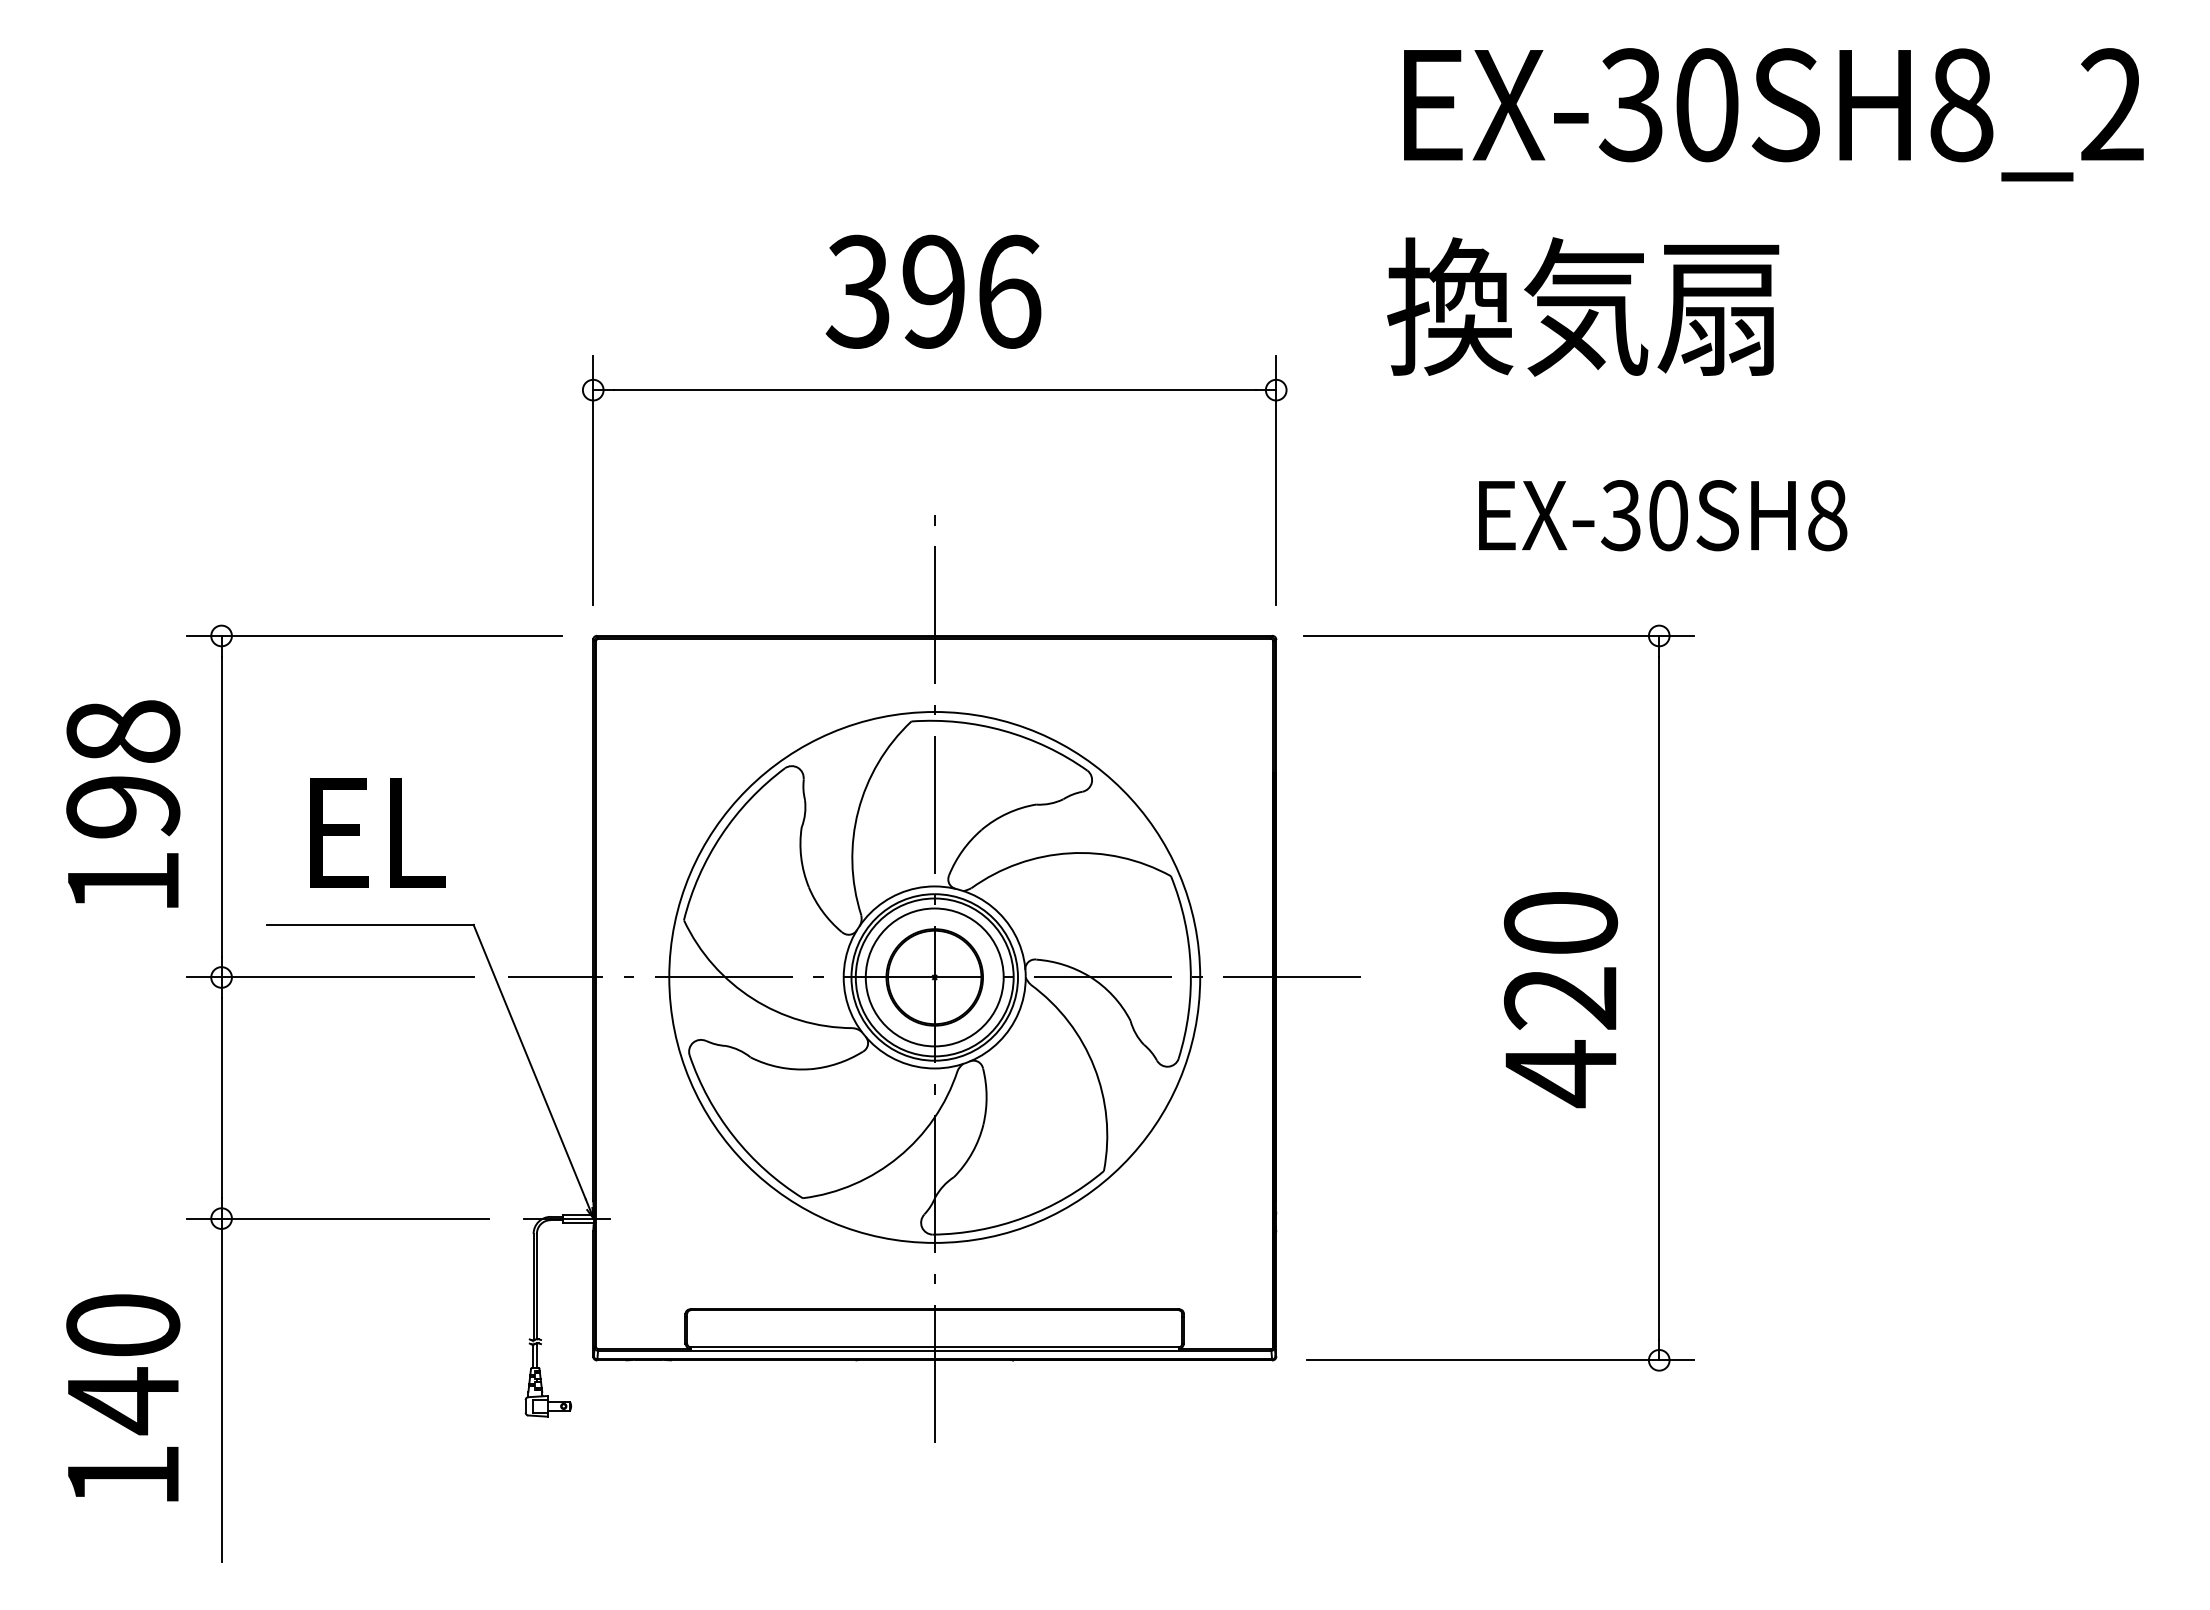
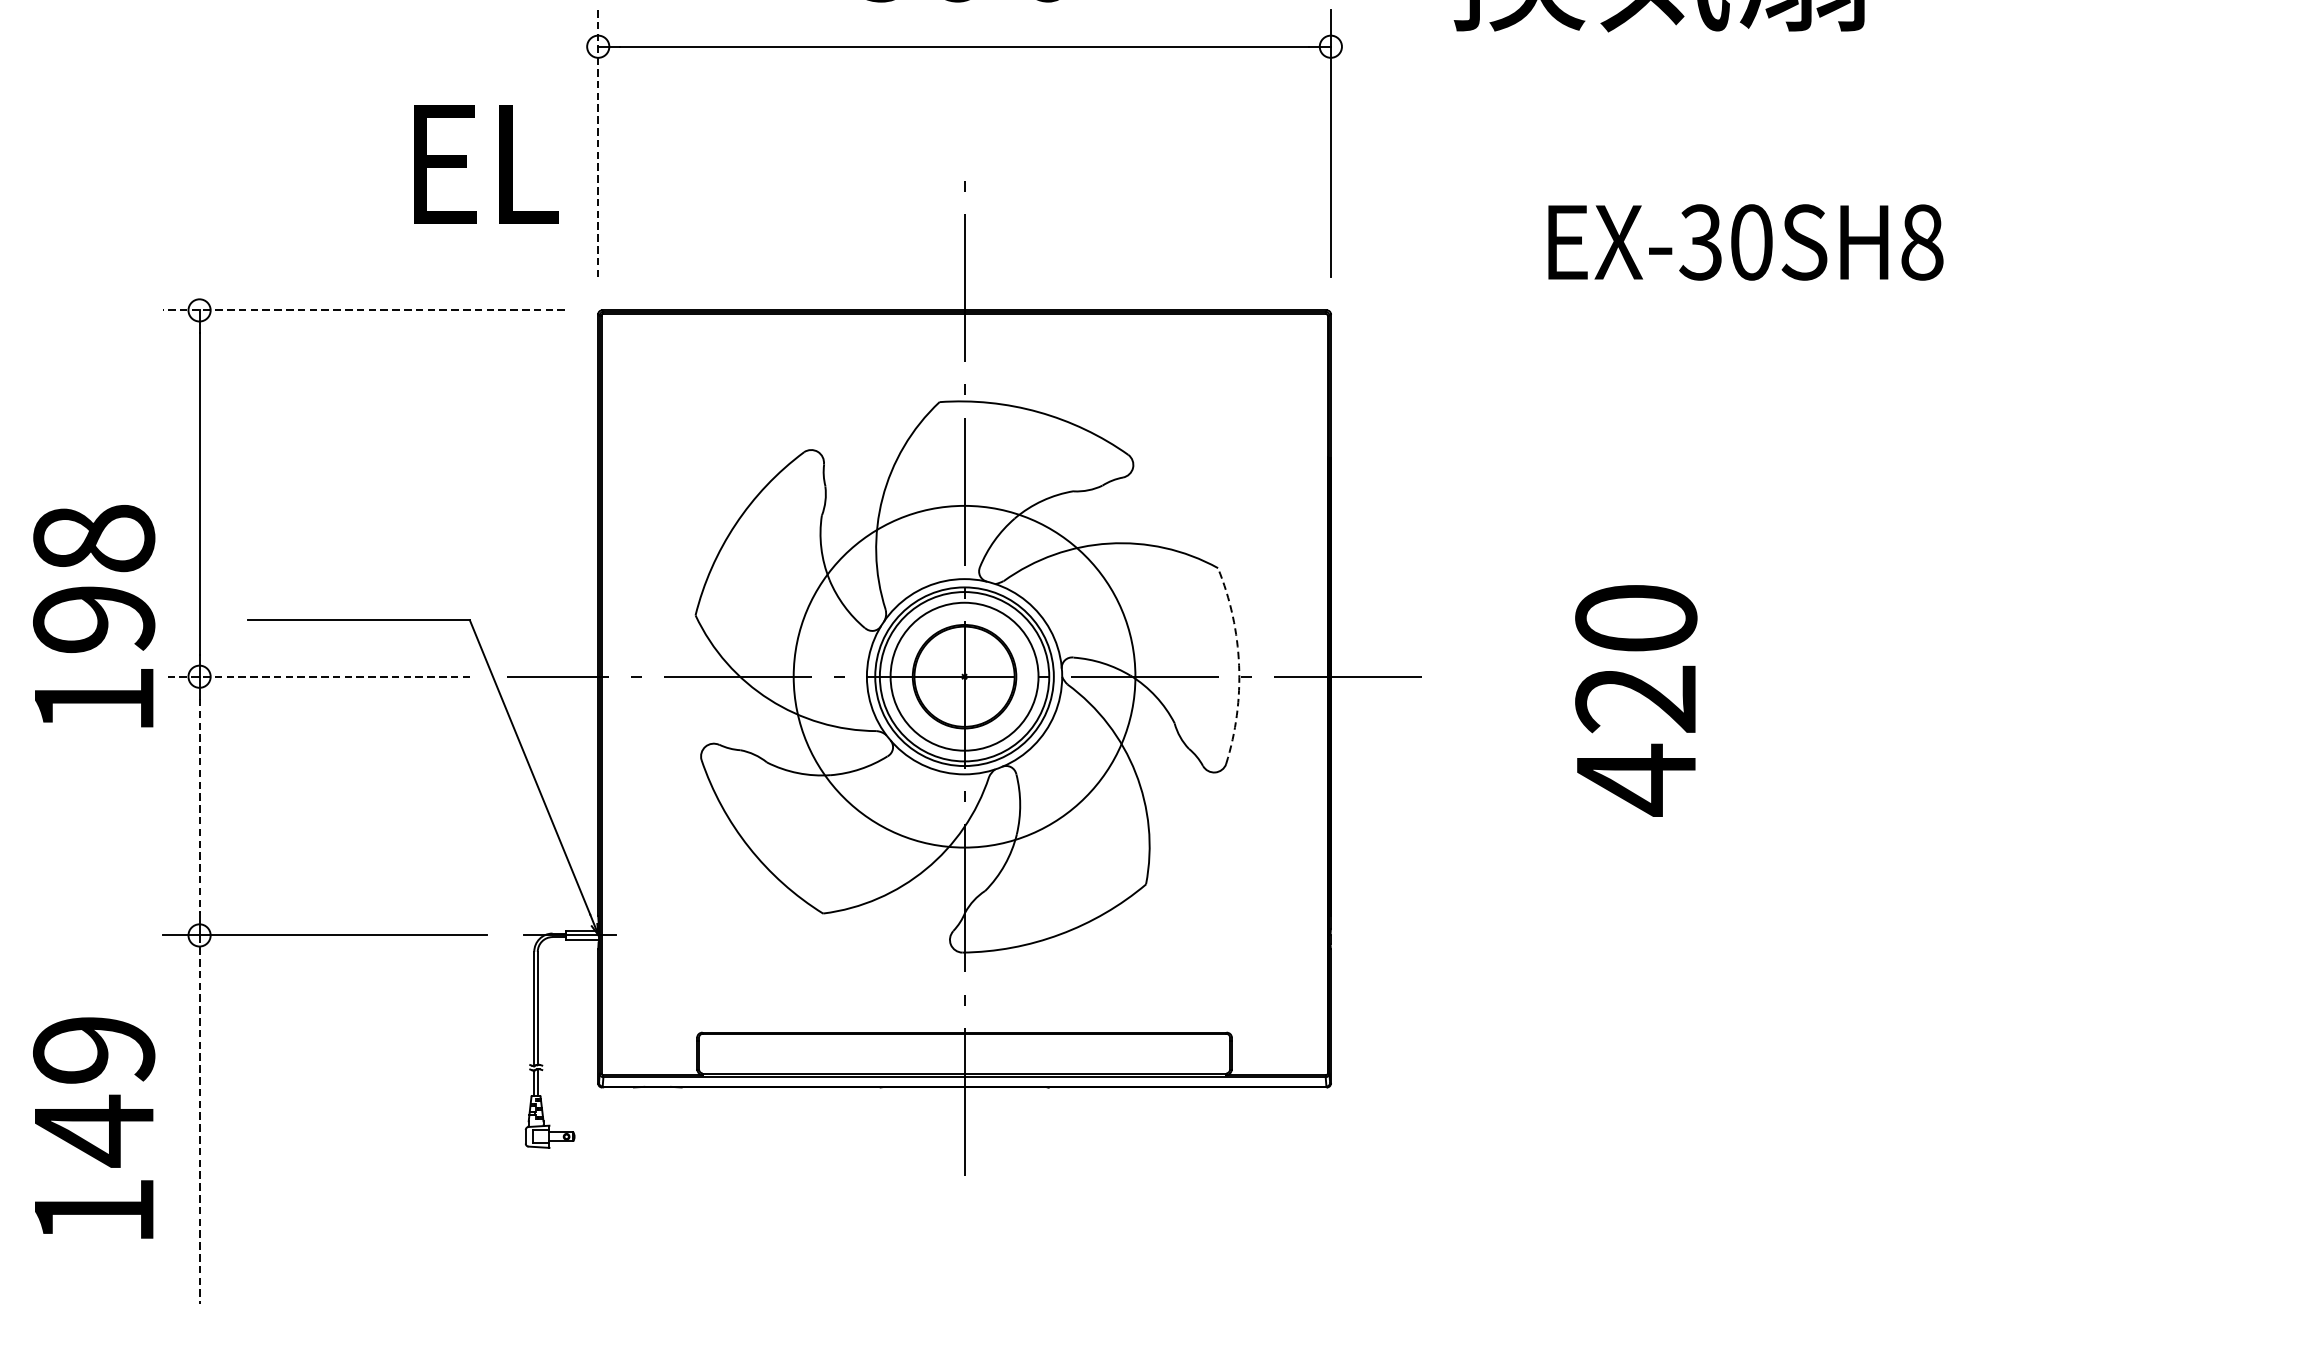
line: (593, 480) -> (598, 143), solid -> dashed
text: (1663, 515) -> (1746, 242), moved
line: (374, 635) -> (363, 309), solid -> dashed
text: (123, 803) -> (94, 615), moved
text: (377, 832) -> (485, 164), moved
arc: (1190, 966) -> (1238, 664), solid -> dashed
line: (329, 977) -> (315, 676), solid -> dashed
circle: (934, 977) -> (964, 676), size x0.6
part: (1658, 997) -> (1740, 698), removed
line: (221, 1098) -> (199, 806), solid -> dashed
text: (123, 1325) -> (94, 1050), 140 -> 149
line: (221, 1390) -> (199, 1119), solid -> dashed

